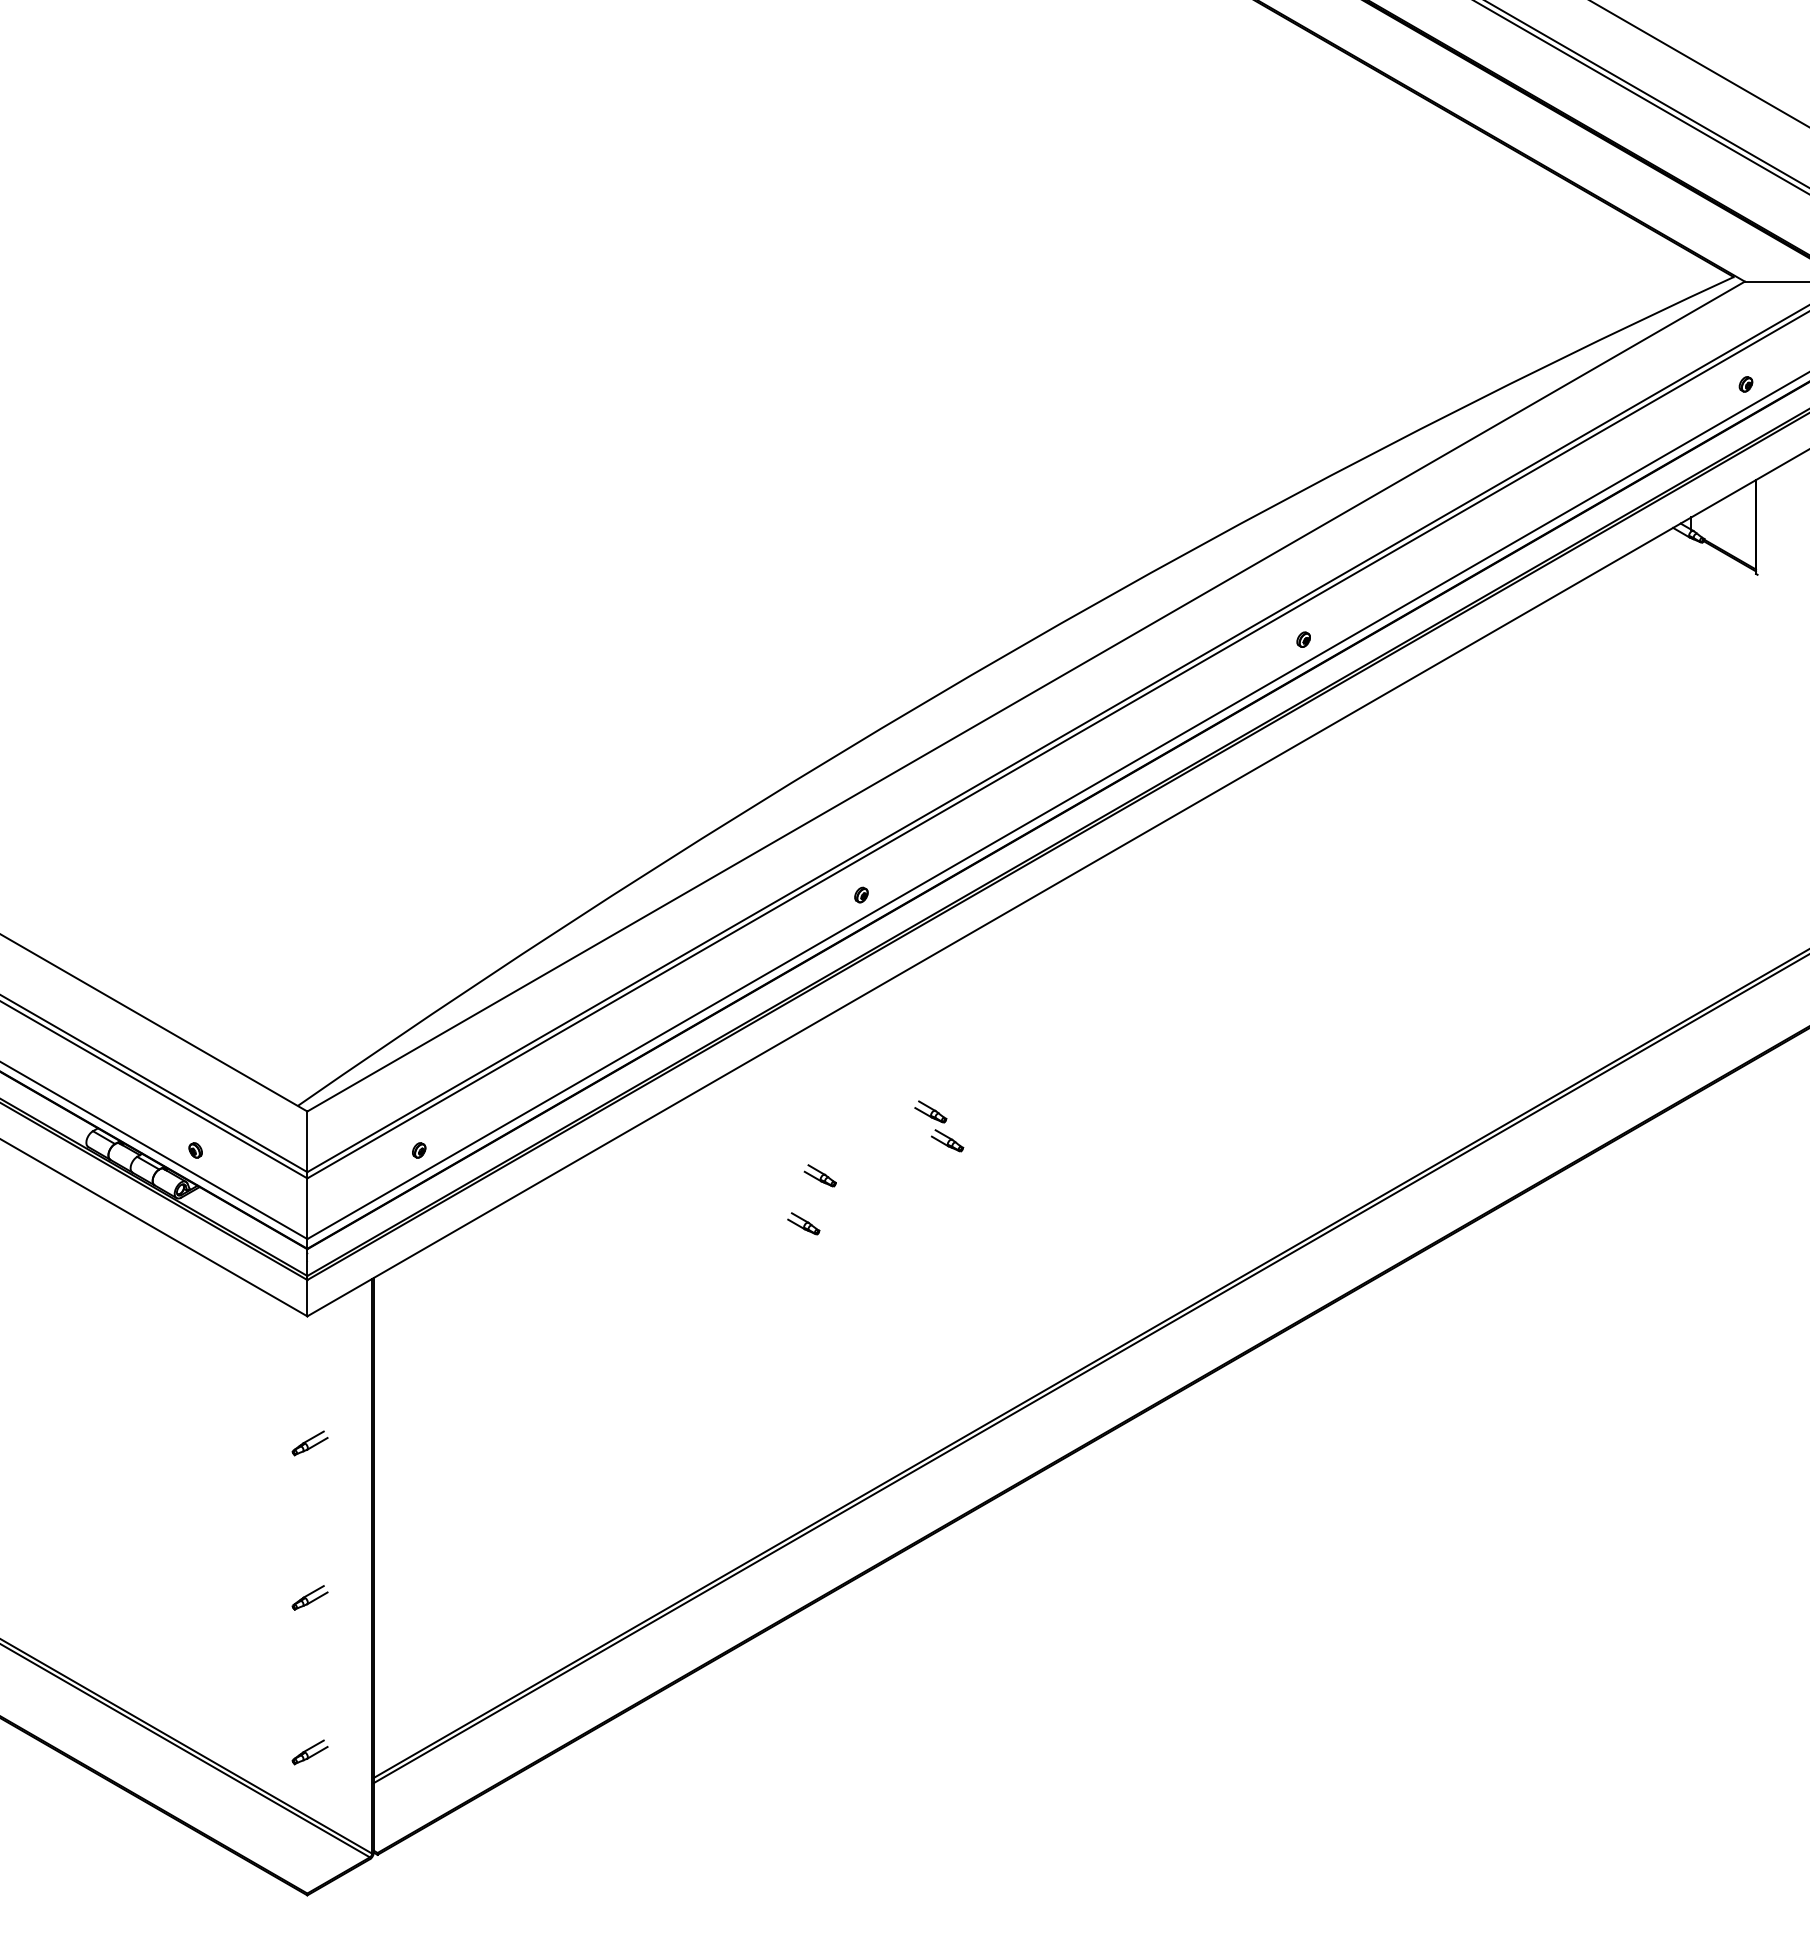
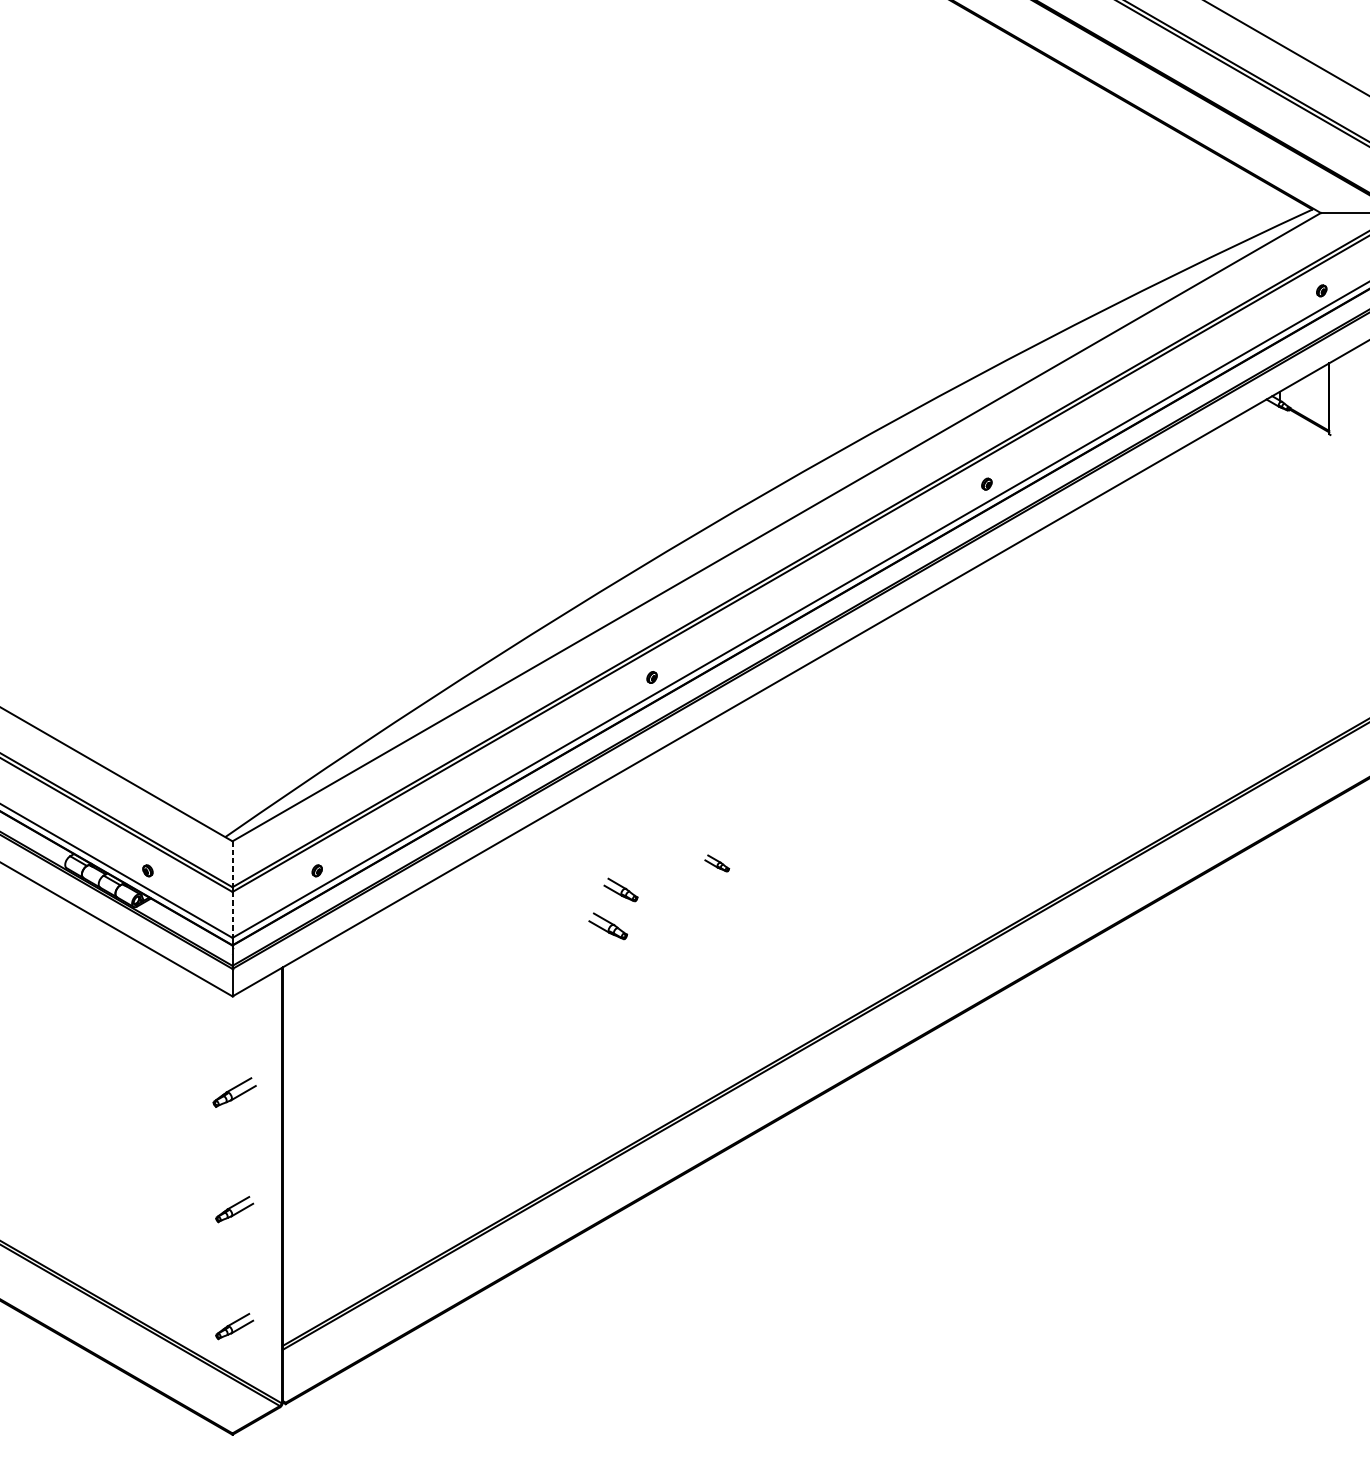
part: (930, 1111) -> (704, 841), removed
line: (307, 1142) -> (232, 864), solid -> dashed
part: (819, 1175) -> (620, 889), size x1.4
line: (307, 1209) -> (232, 915), solid -> dashed
part: (803, 1223) -> (608, 926), size x1.6
part: (309, 1443) -> (234, 1092), size x1.6
part: (309, 1597) -> (234, 1209), size x1.4
part: (309, 1752) -> (234, 1326), size x1.4

